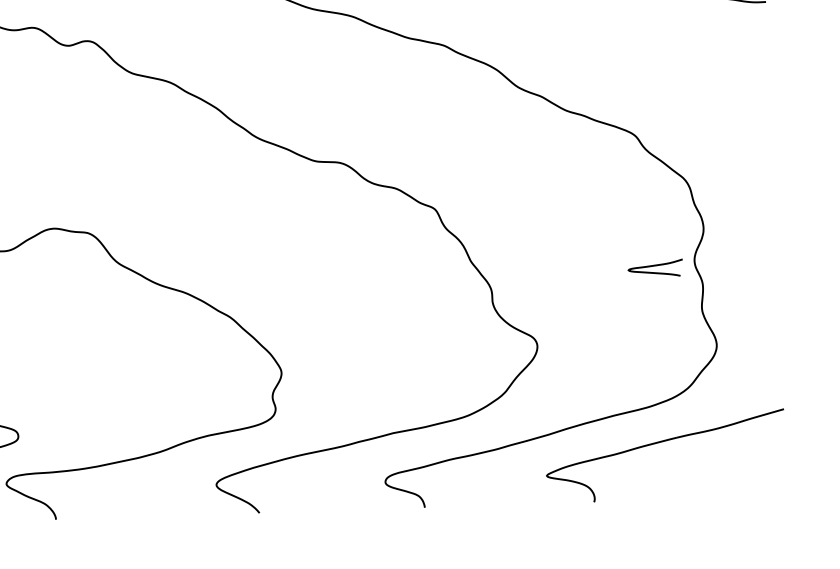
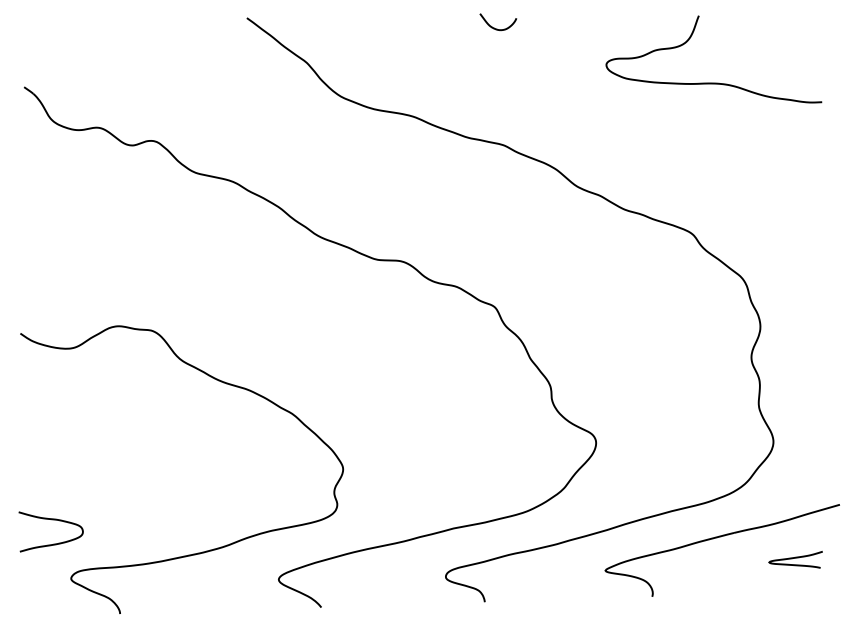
curve: (655, 266) -> (795, 558), moved

